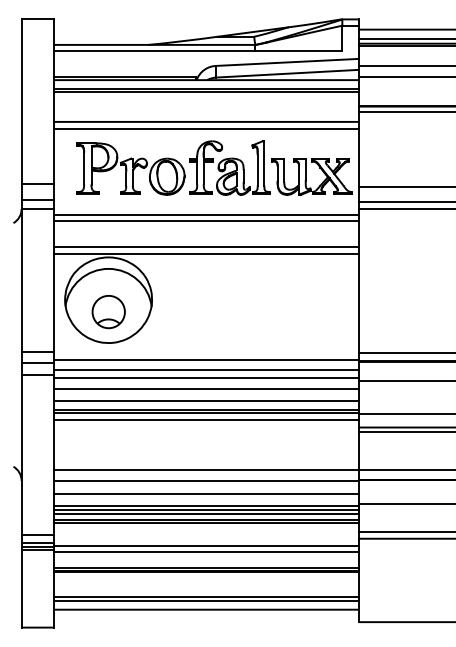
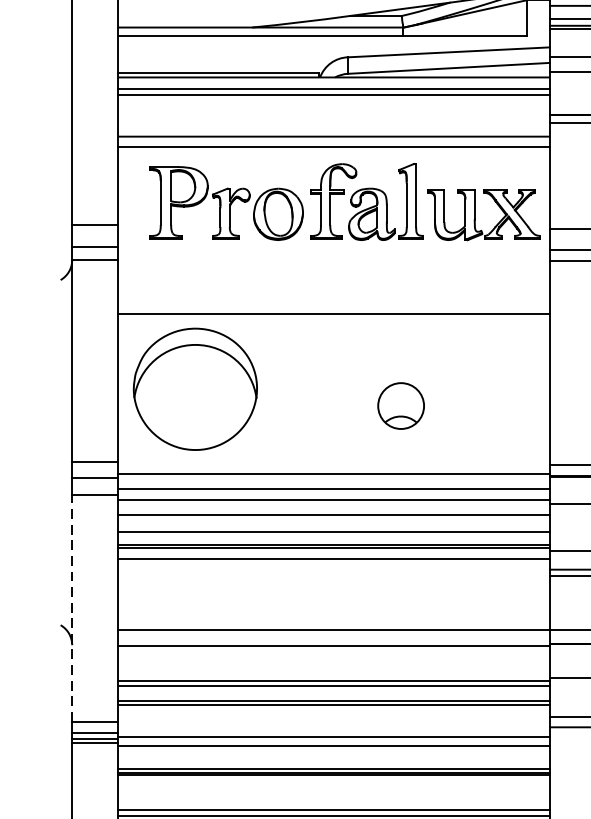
line: (206, 214) -> (334, 267), removed
line: (206, 220) -> (334, 276), removed
line: (206, 254) -> (334, 324), removed
part: (108, 312) -> (400, 406), moved
line: (21, 454) -> (72, 607), solid -> dashed
line: (206, 493) -> (334, 663), removed
line: (206, 514) -> (334, 692), removed

